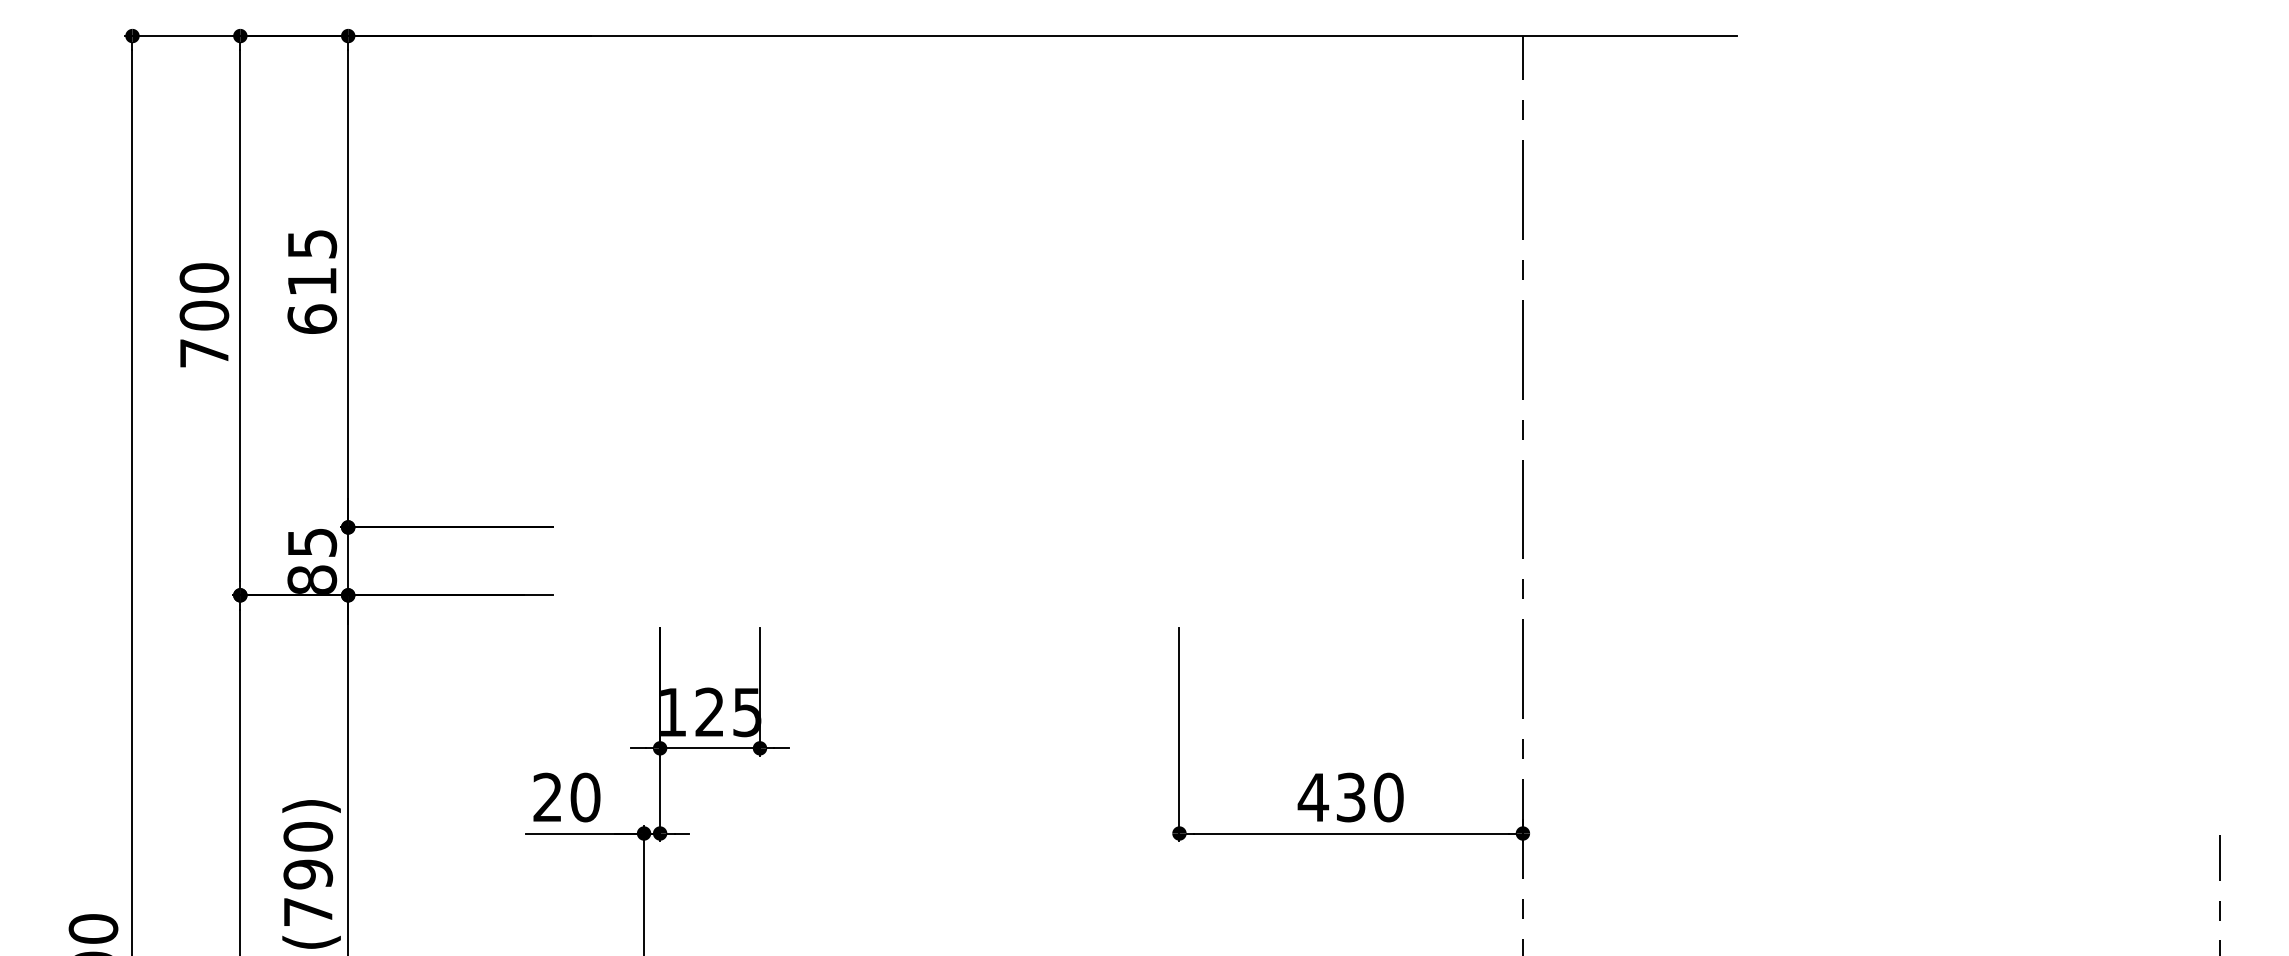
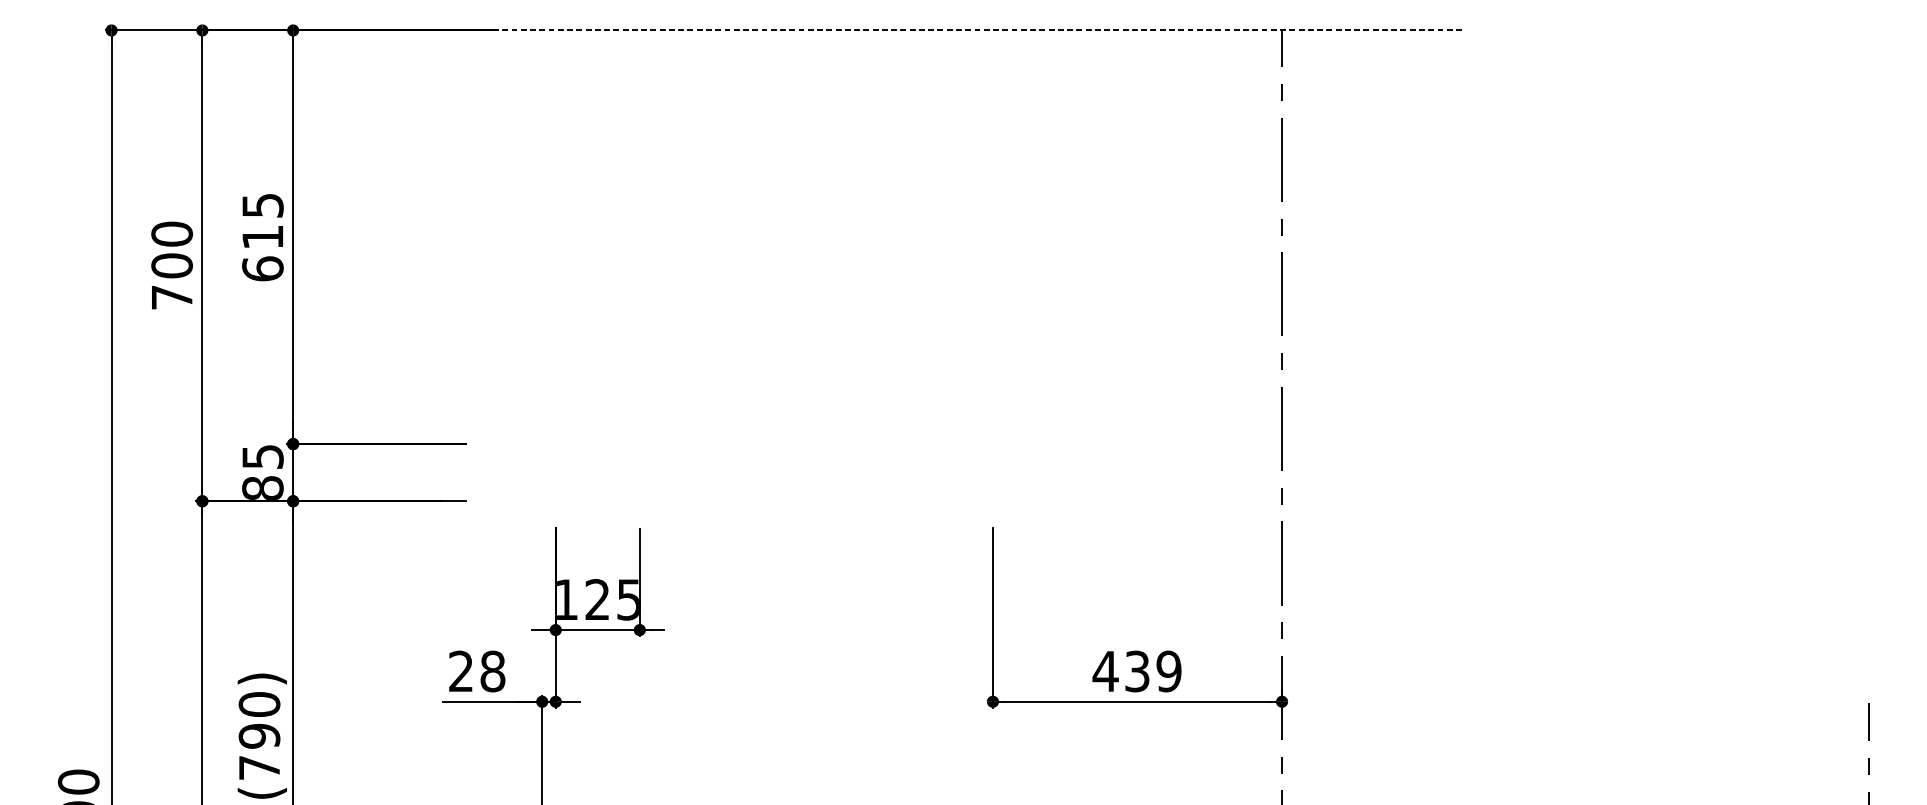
line: (1107, 36) -> (932, 30), solid -> dashed
text: (585, 797) -> (492, 671), 20 -> 28
text: (1388, 797) -> (1168, 671), 430 -> 439

